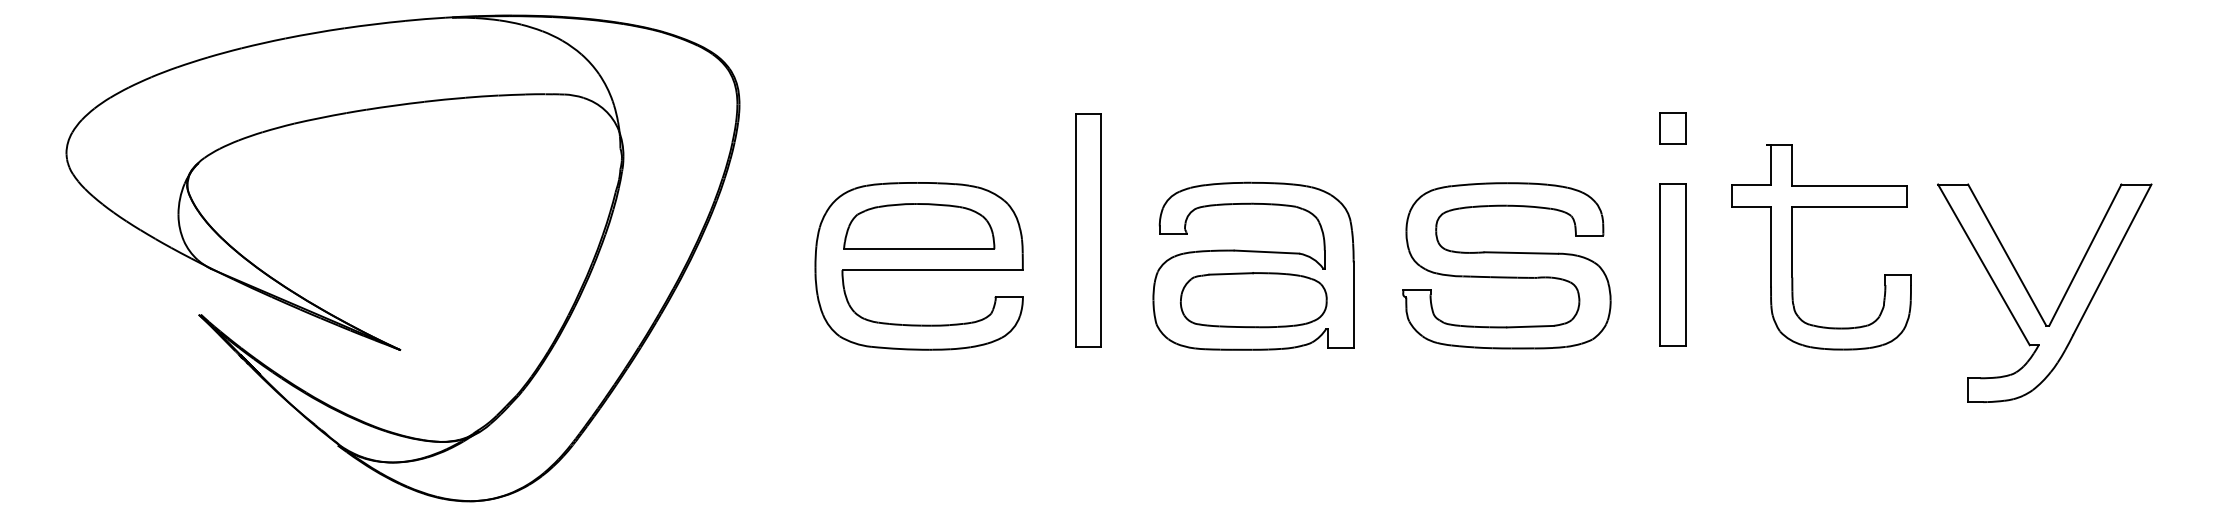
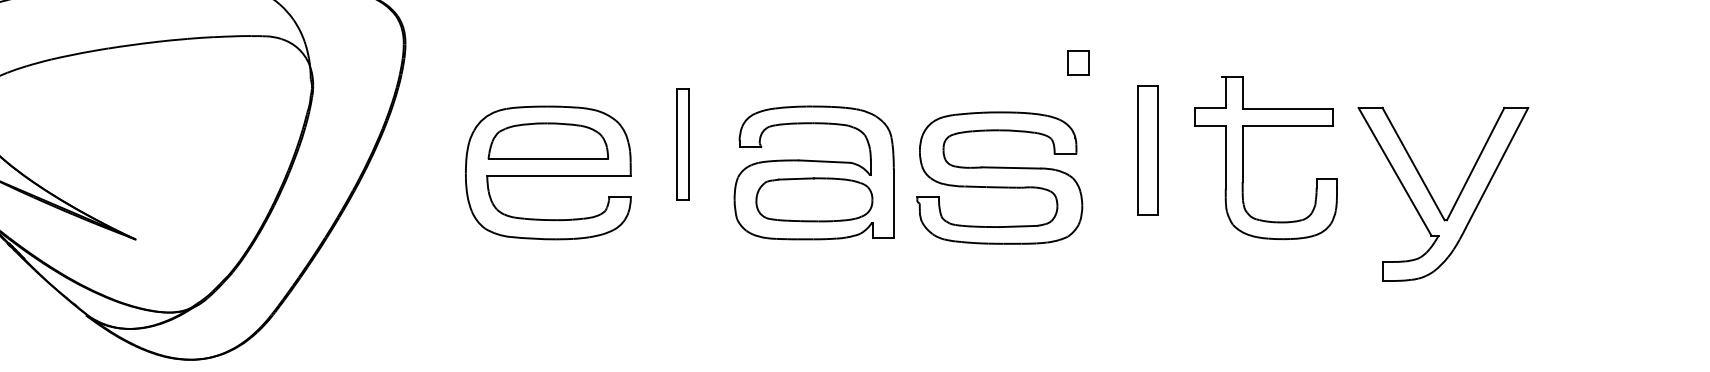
part: (1672, 128) -> (1078, 63), moved
part: (1088, 230) -> (682, 144), size x0.6
part: (1672, 264) -> (1147, 150), moved
part: (1506, 265) -> (999, 177), moved

